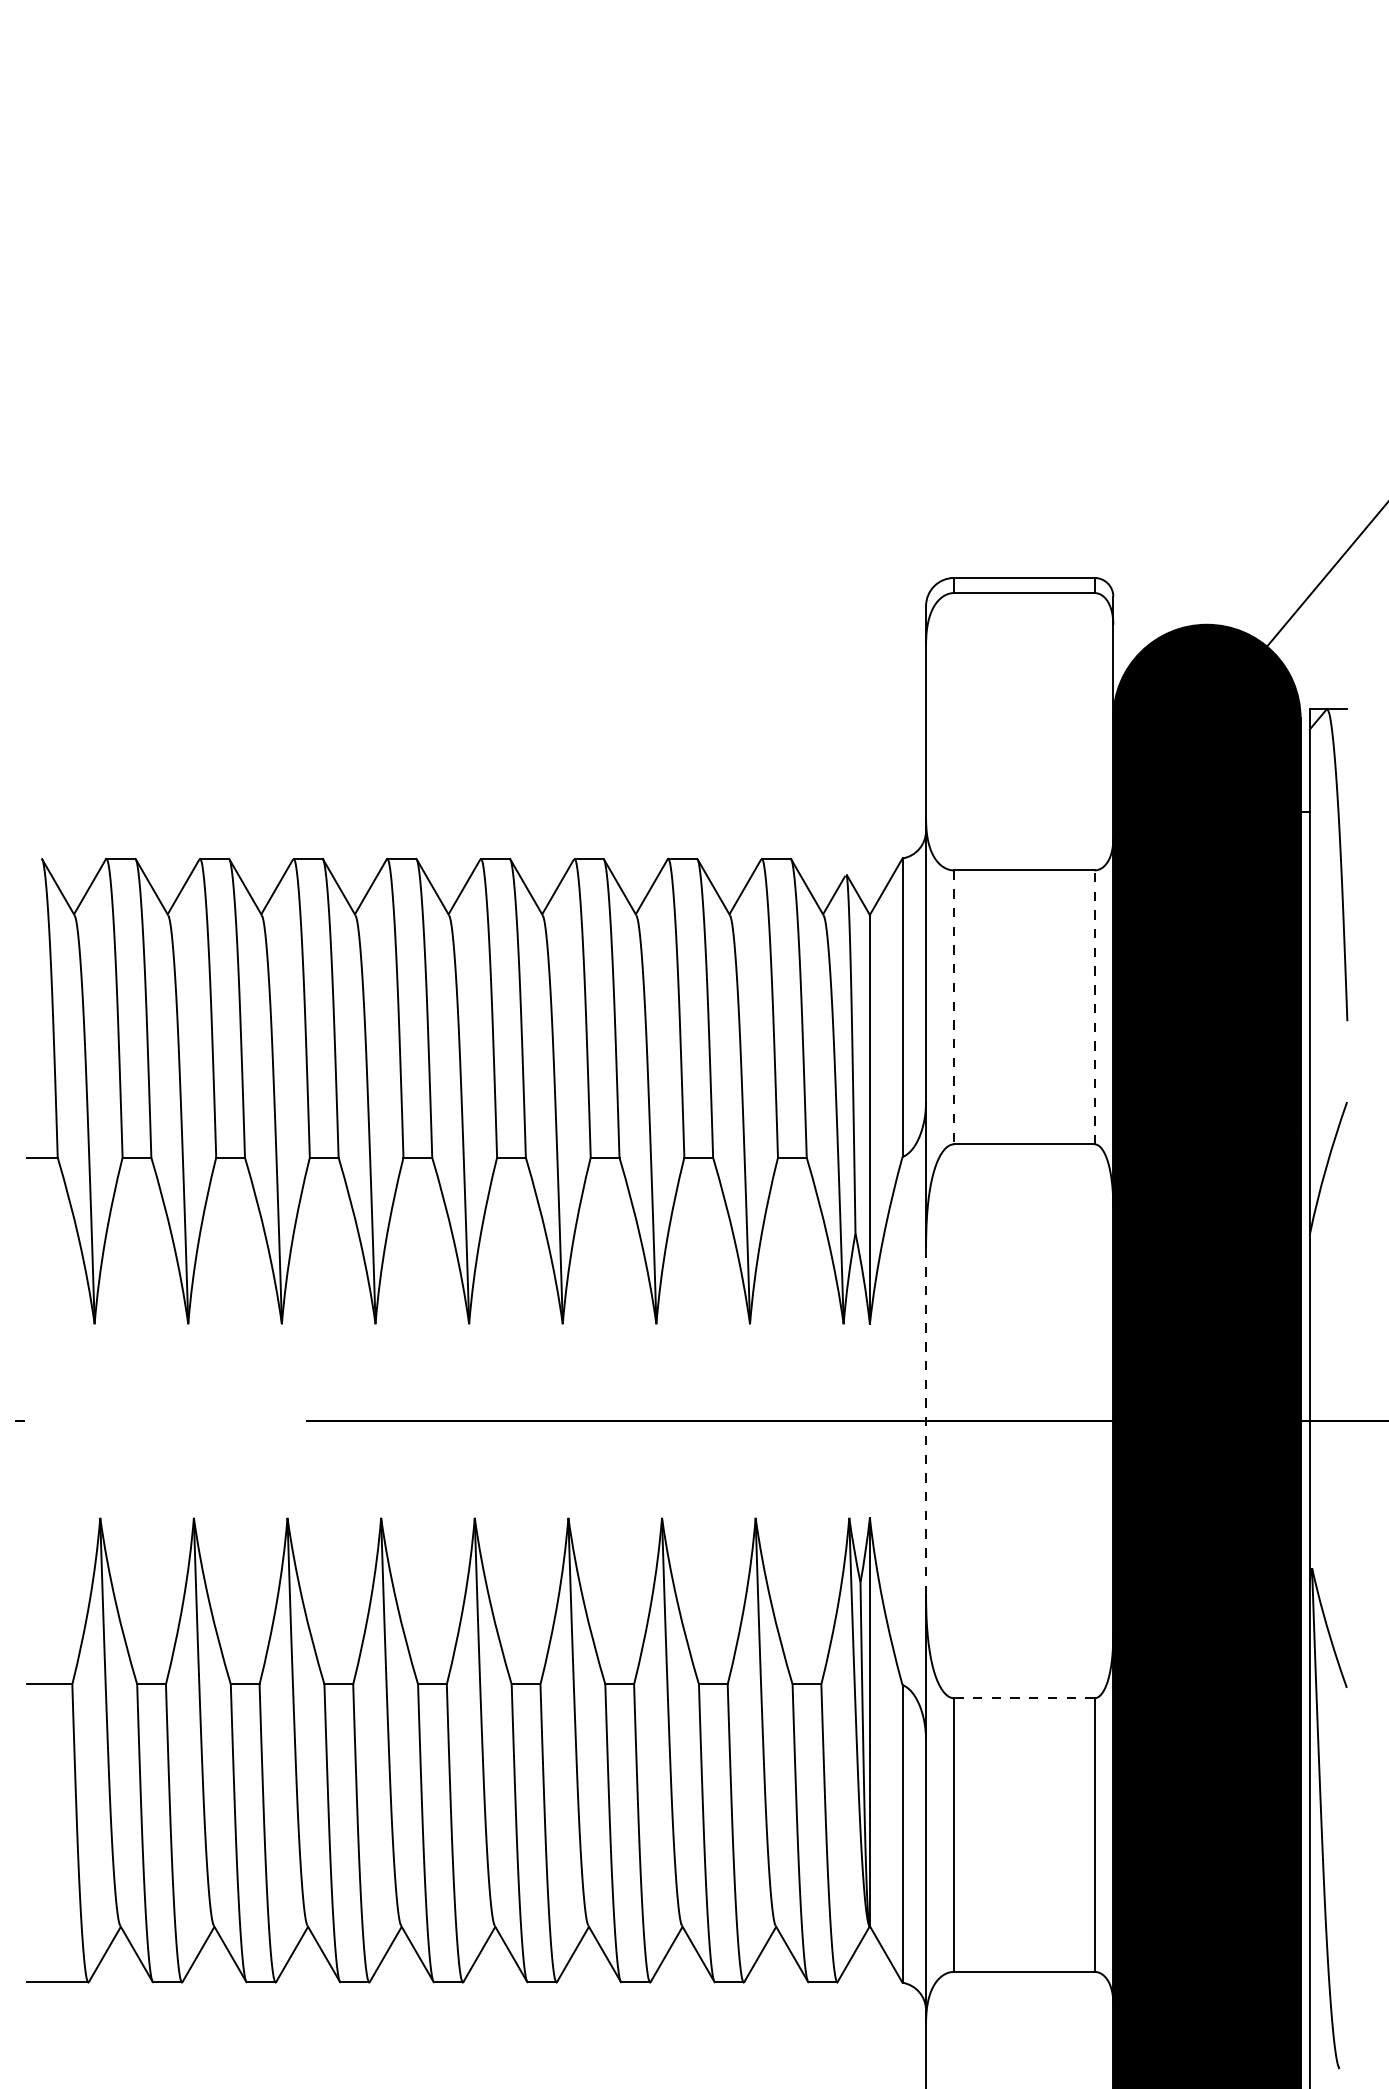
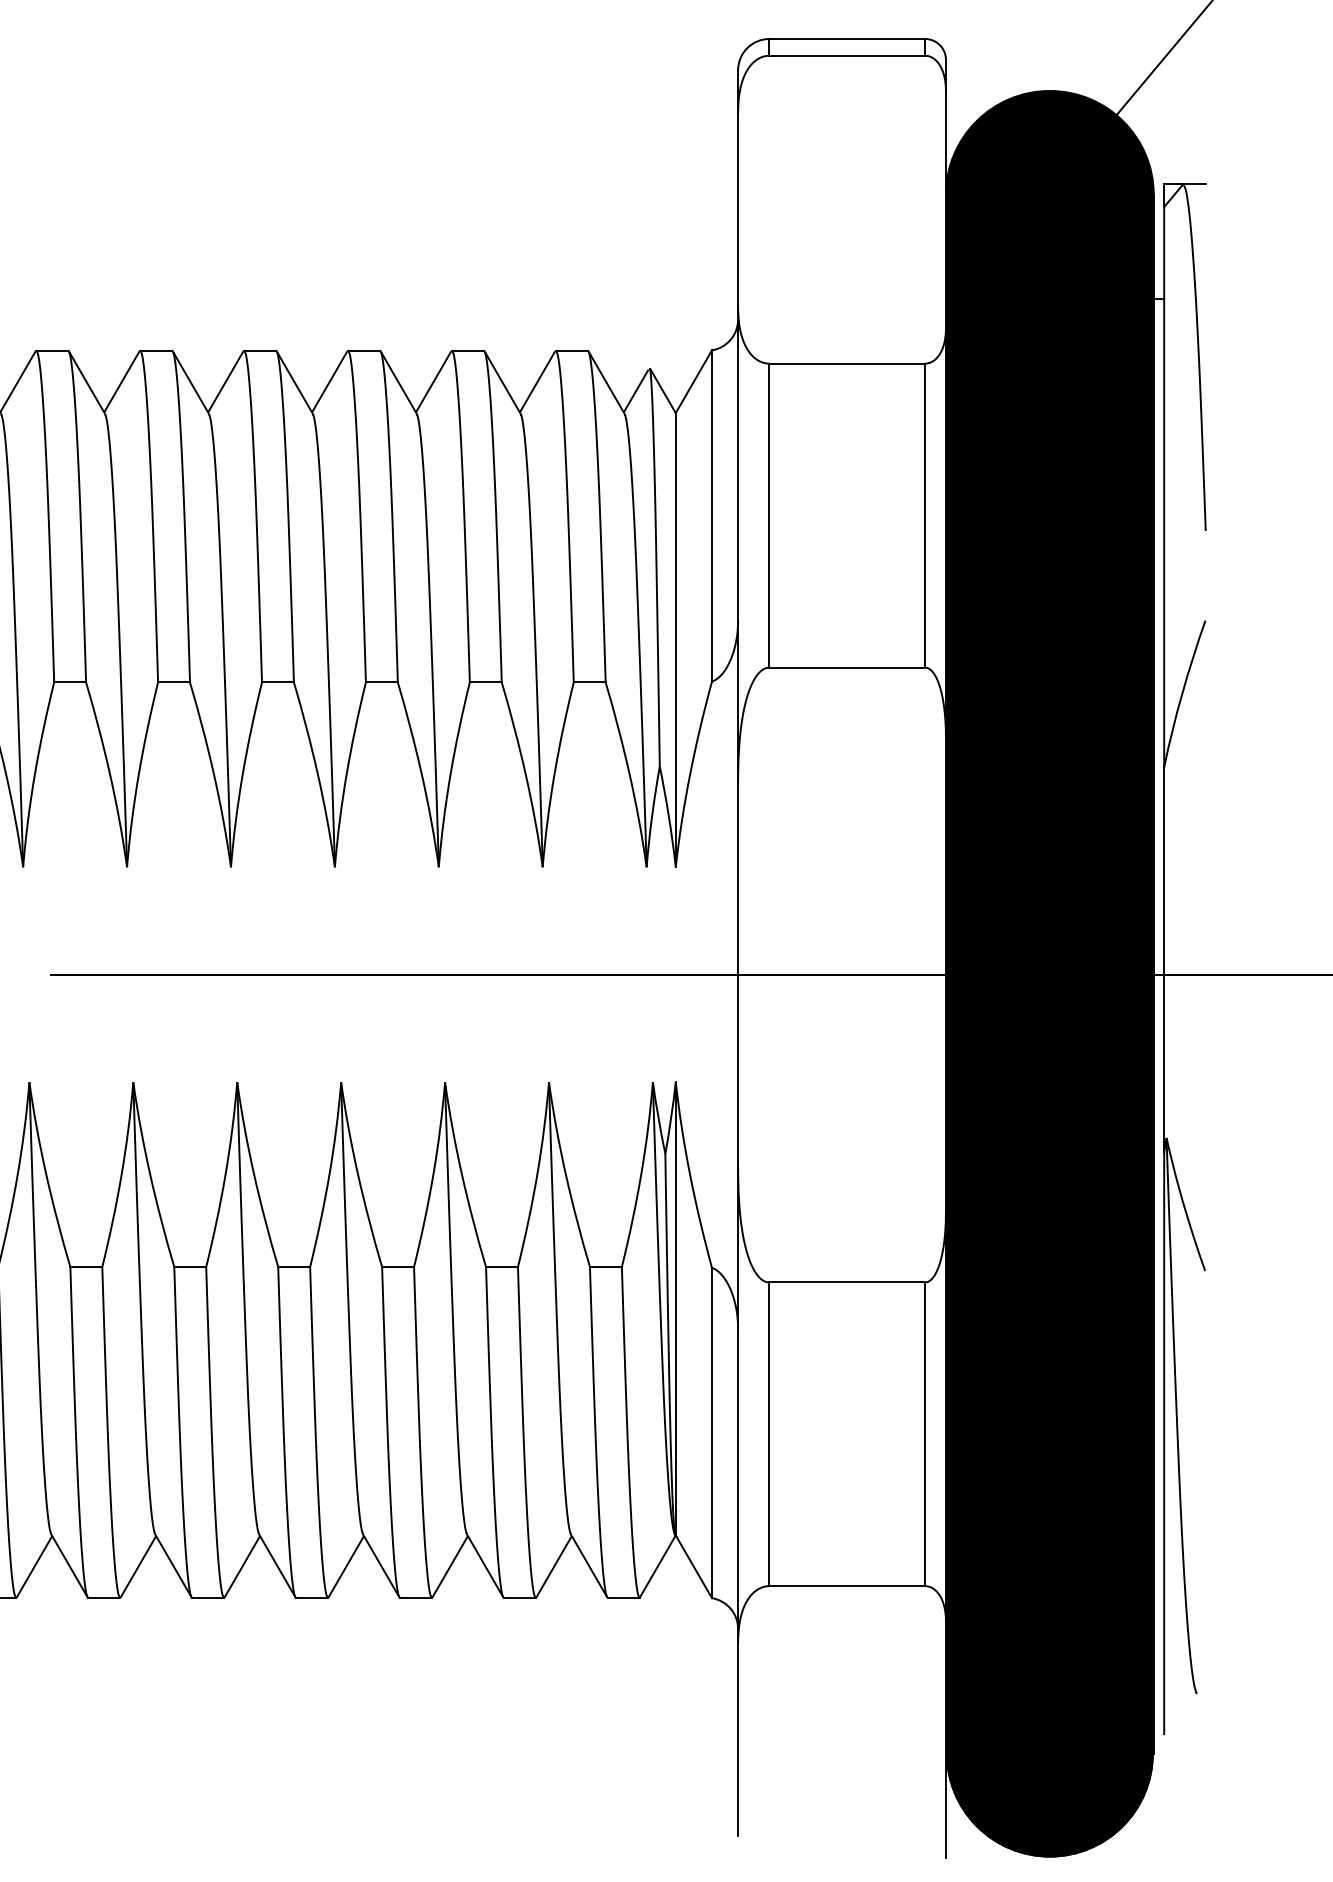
line: (954, 1007) -> (769, 515), dashed -> solid
line: (1094, 1007) -> (925, 515), dashed -> solid
line: (926, 1421) -> (738, 975), dashed -> solid
line: (1024, 1698) -> (847, 1282), dashed -> solid

